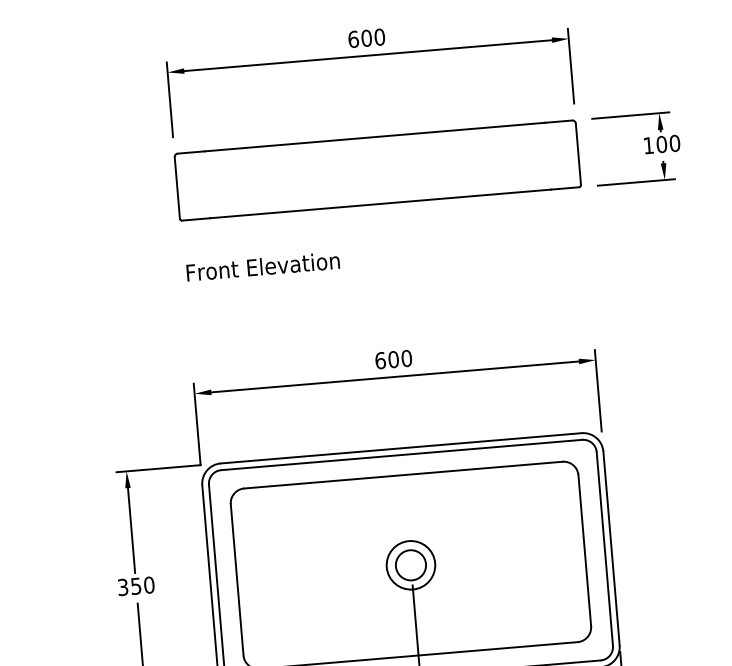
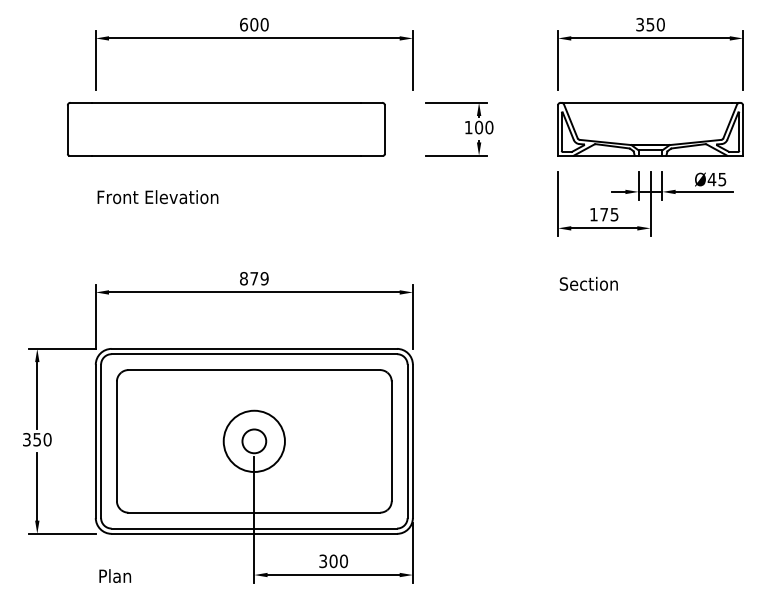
part: (378, 170) -> (226, 129), moved
text: (393, 359) -> (254, 278), 600 -> 879
circle: (411, 565) -> (254, 441), size x1.6

